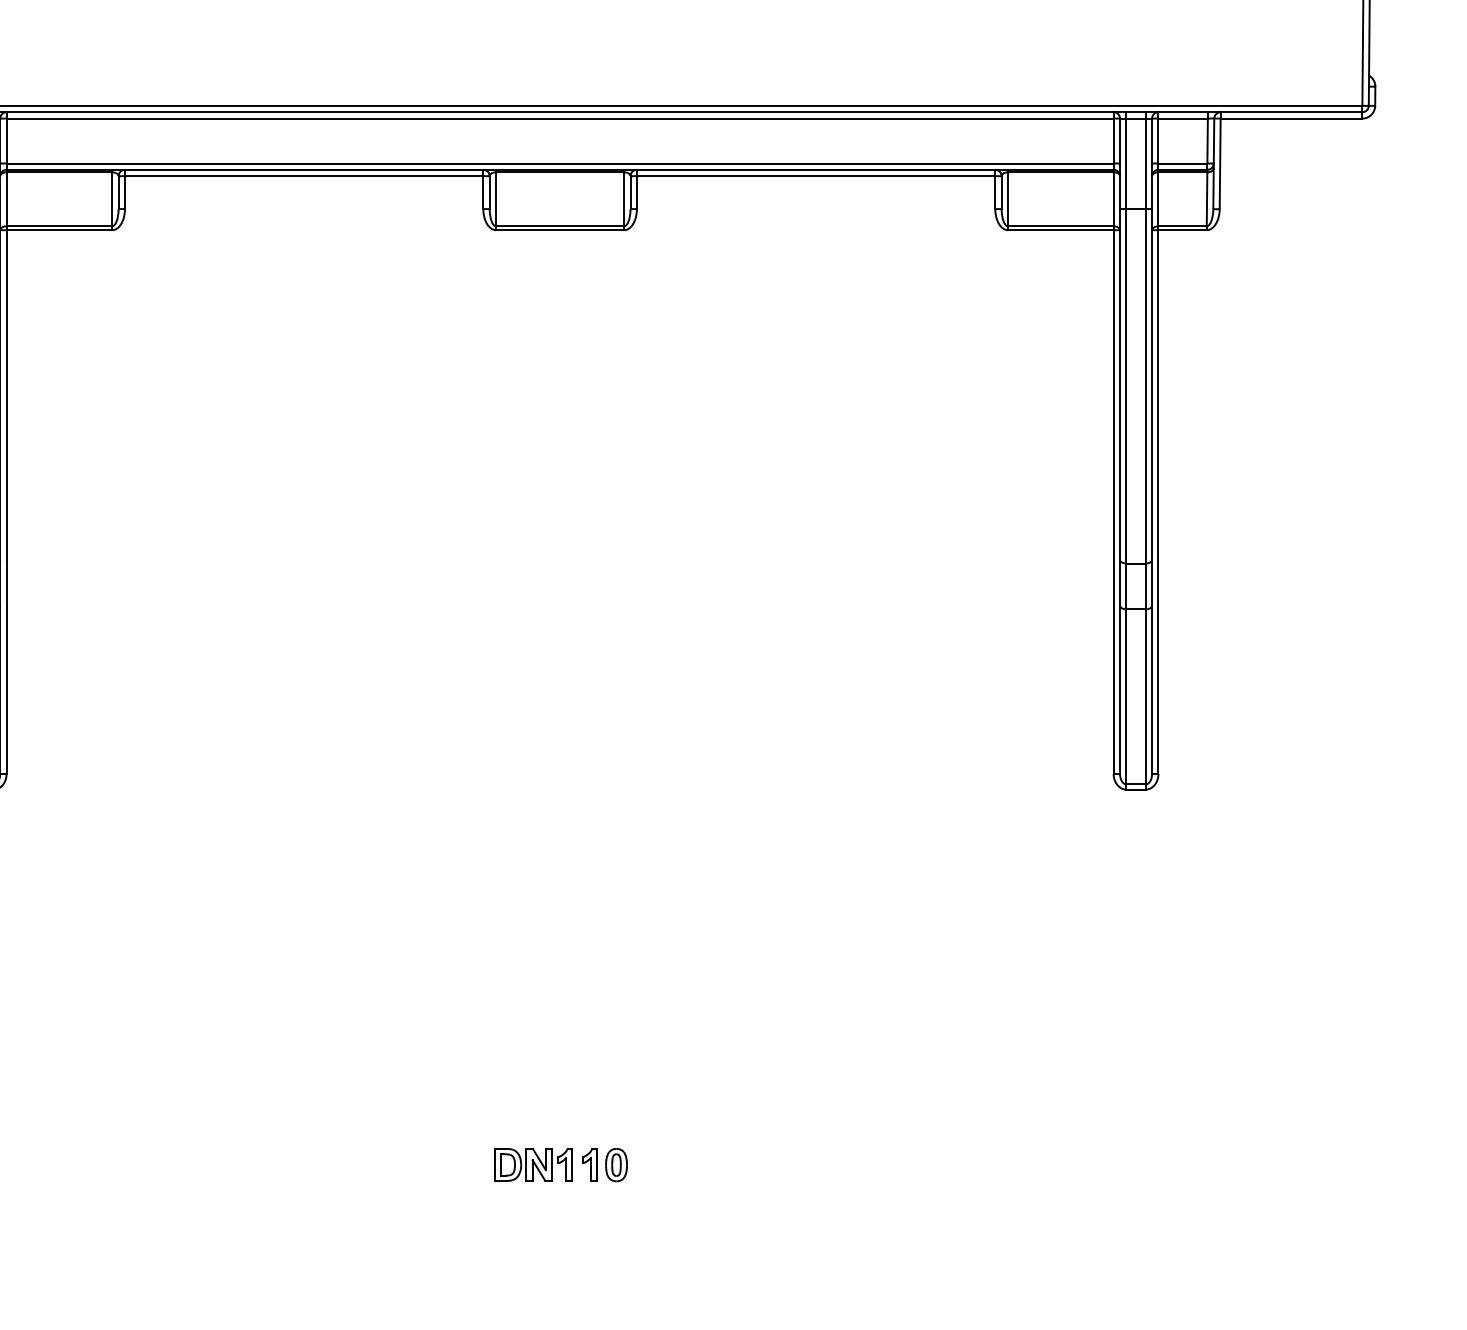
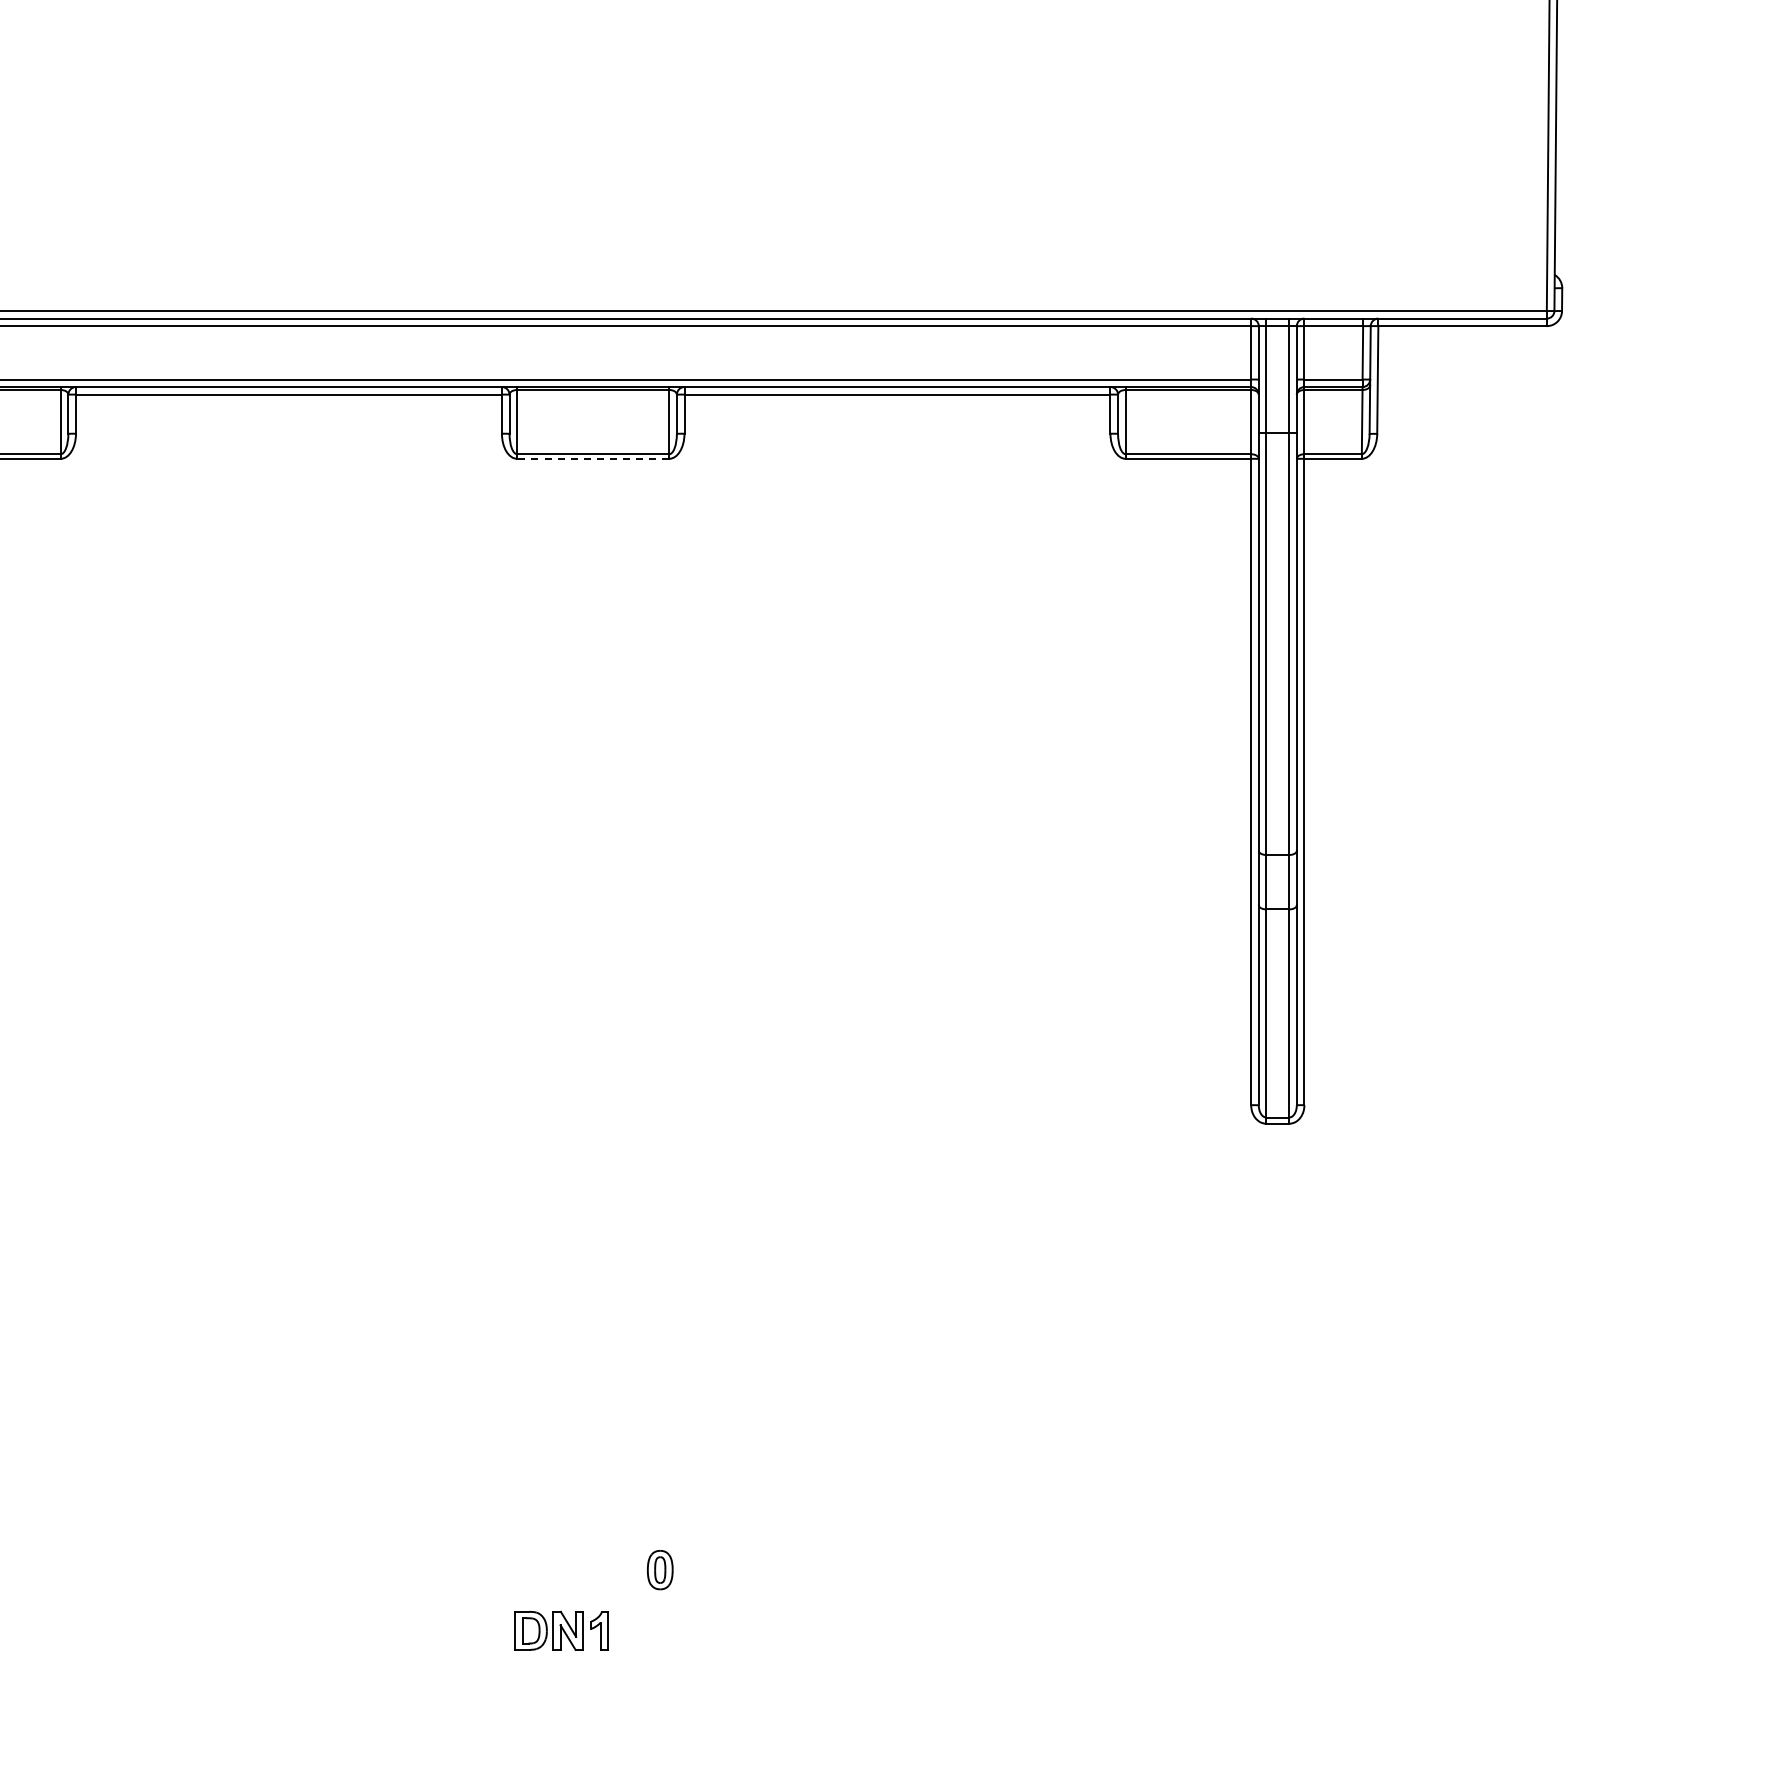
line: (559, 229) -> (592, 458), solid -> dashed
part: (533, 1164) -> (561, 1630), moved
part: (589, 1164) -> (628, 1569), removed

